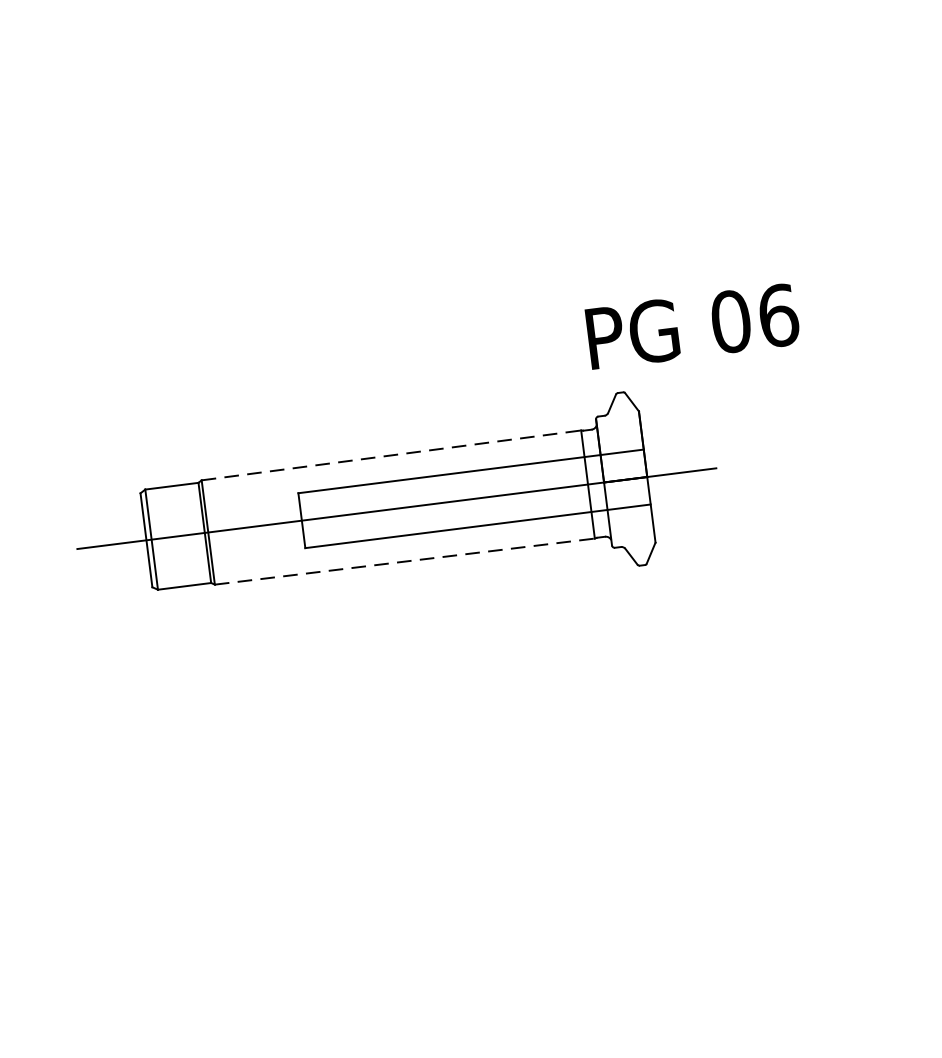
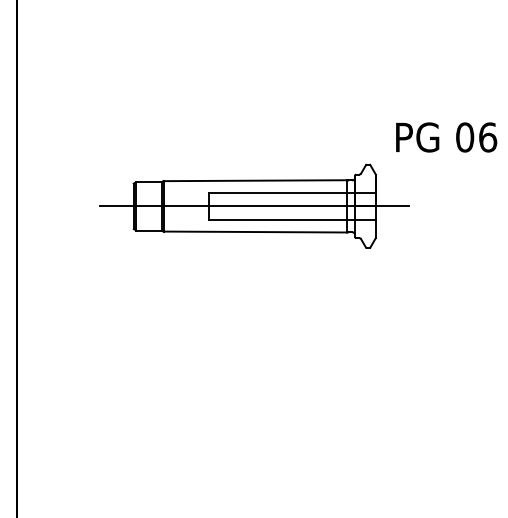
text: (692, 326) -> (446, 137), moved
line: (391, 454) -> (255, 180), dashed -> solid
line: (405, 562) -> (255, 232), dashed -> solid

